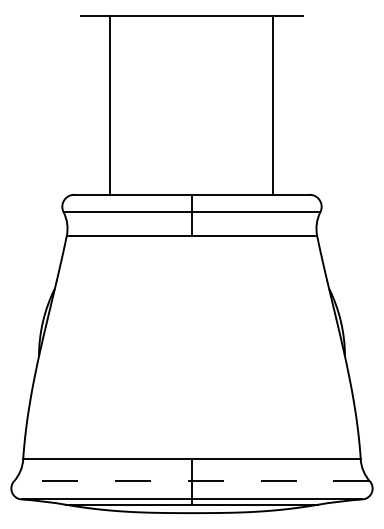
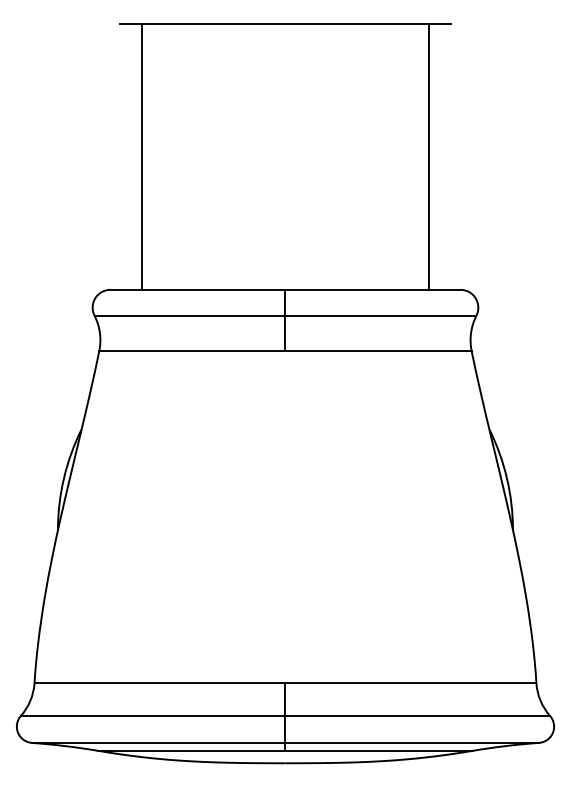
line: (110, 104) -> (141, 155), moved
line: (272, 104) -> (429, 155), moved
line: (192, 481) -> (286, 716), dashed -> solid

